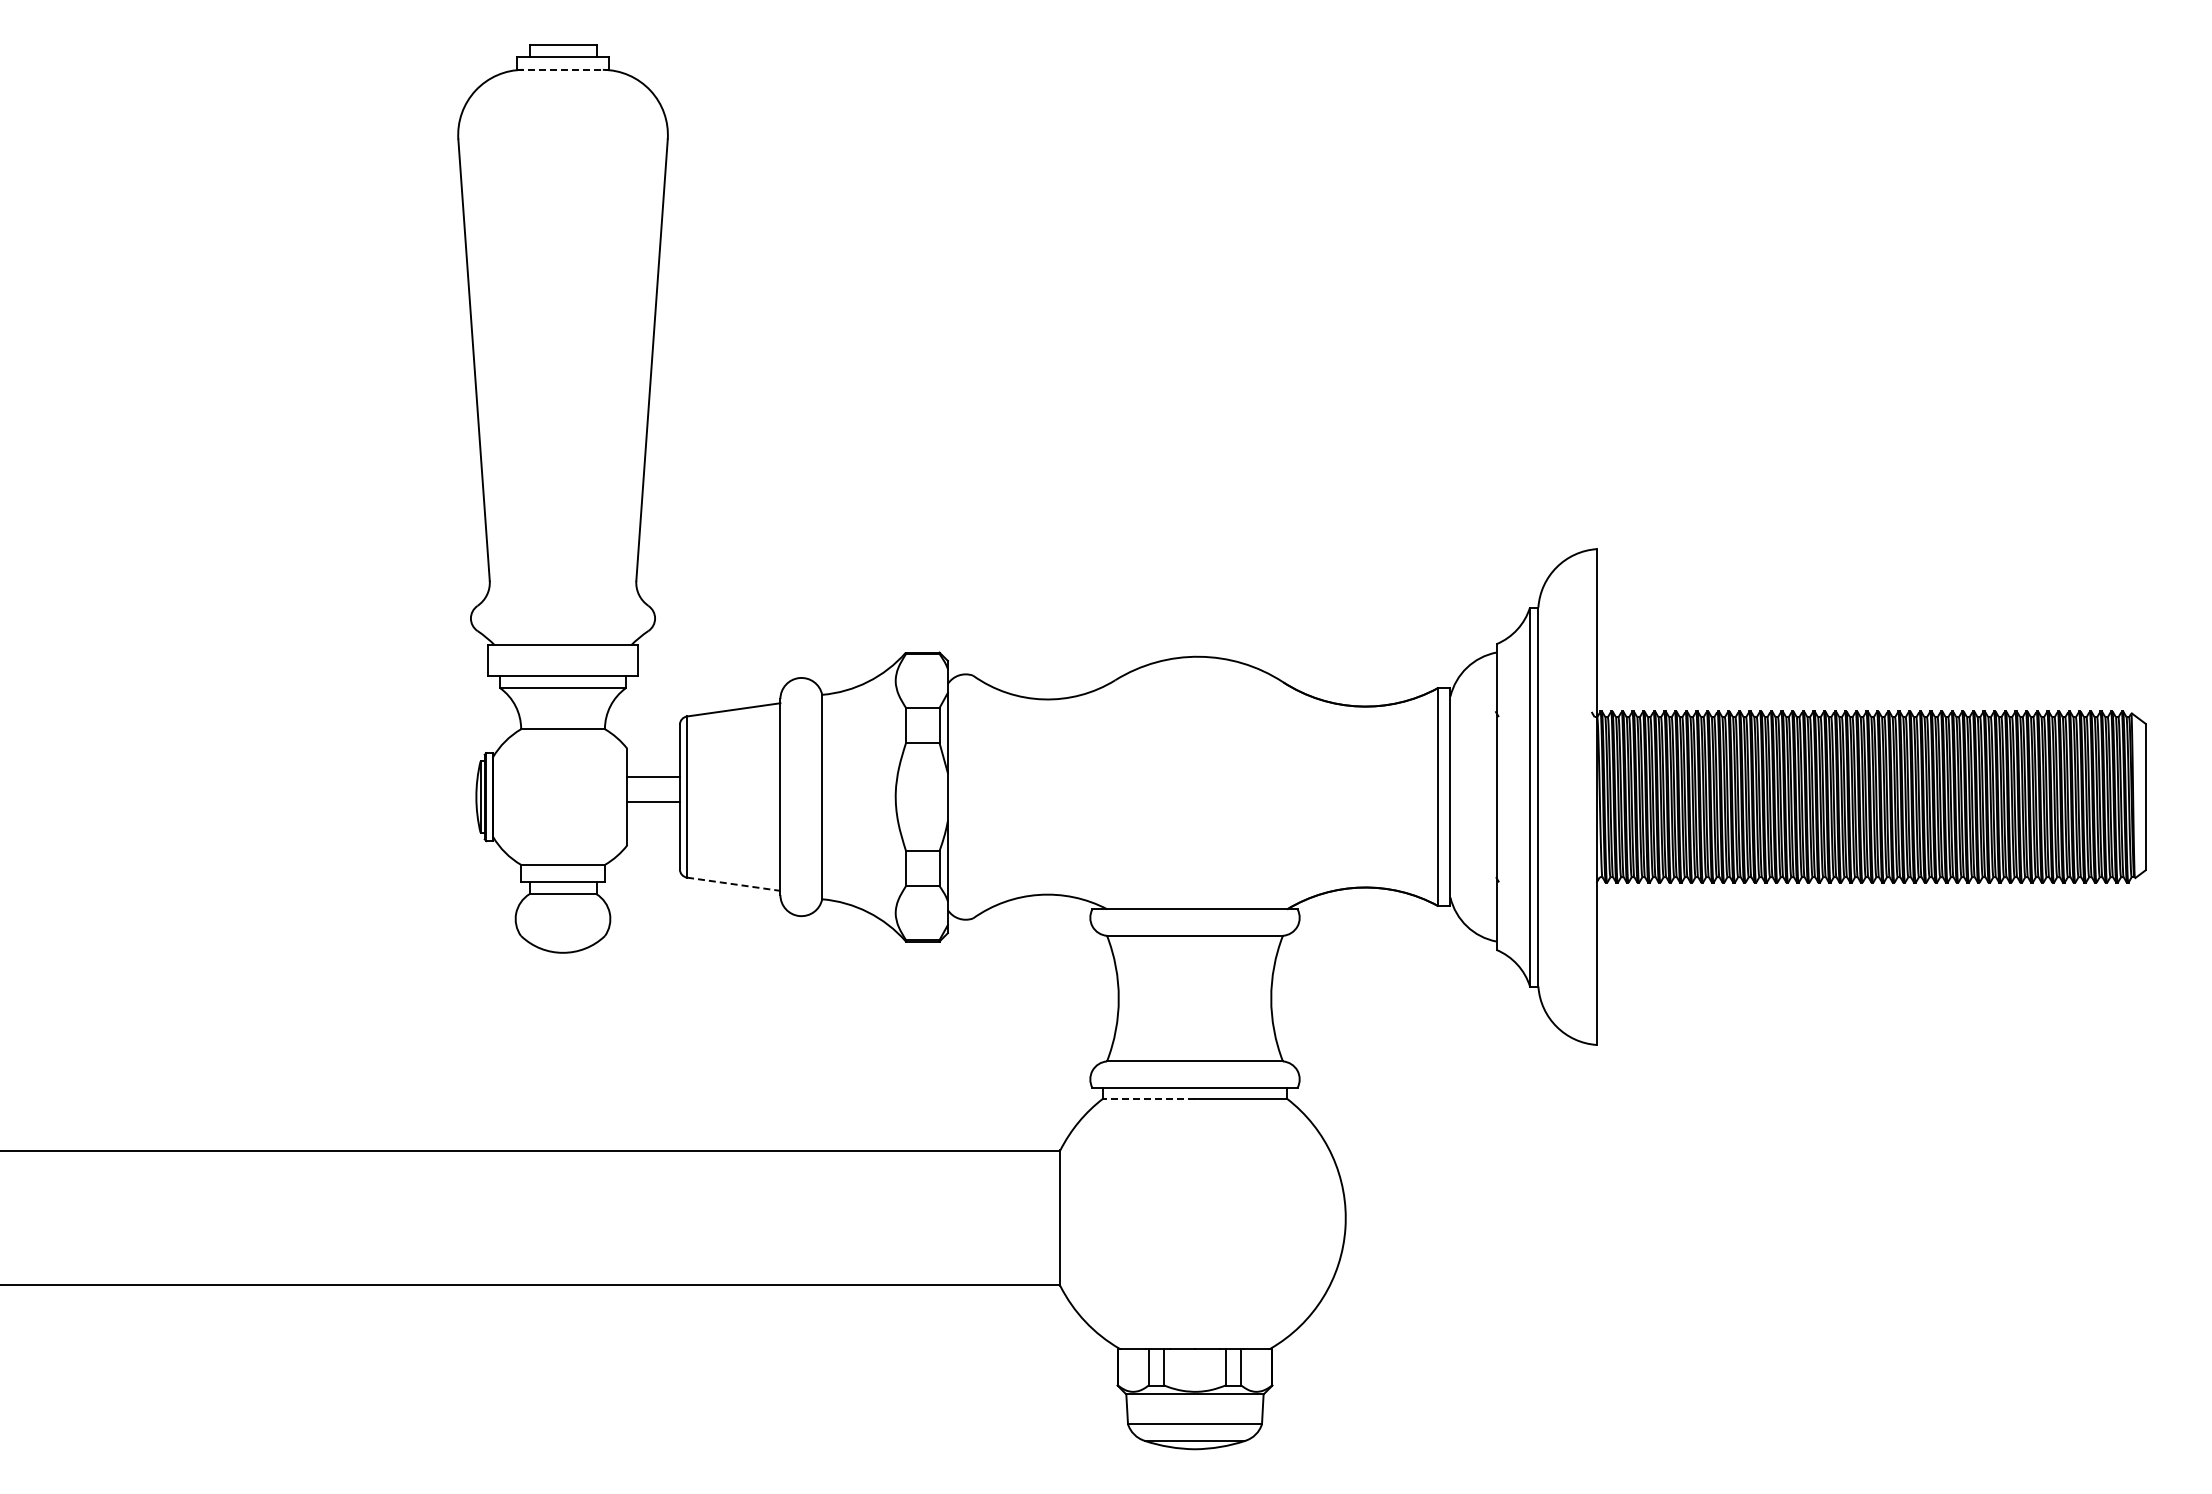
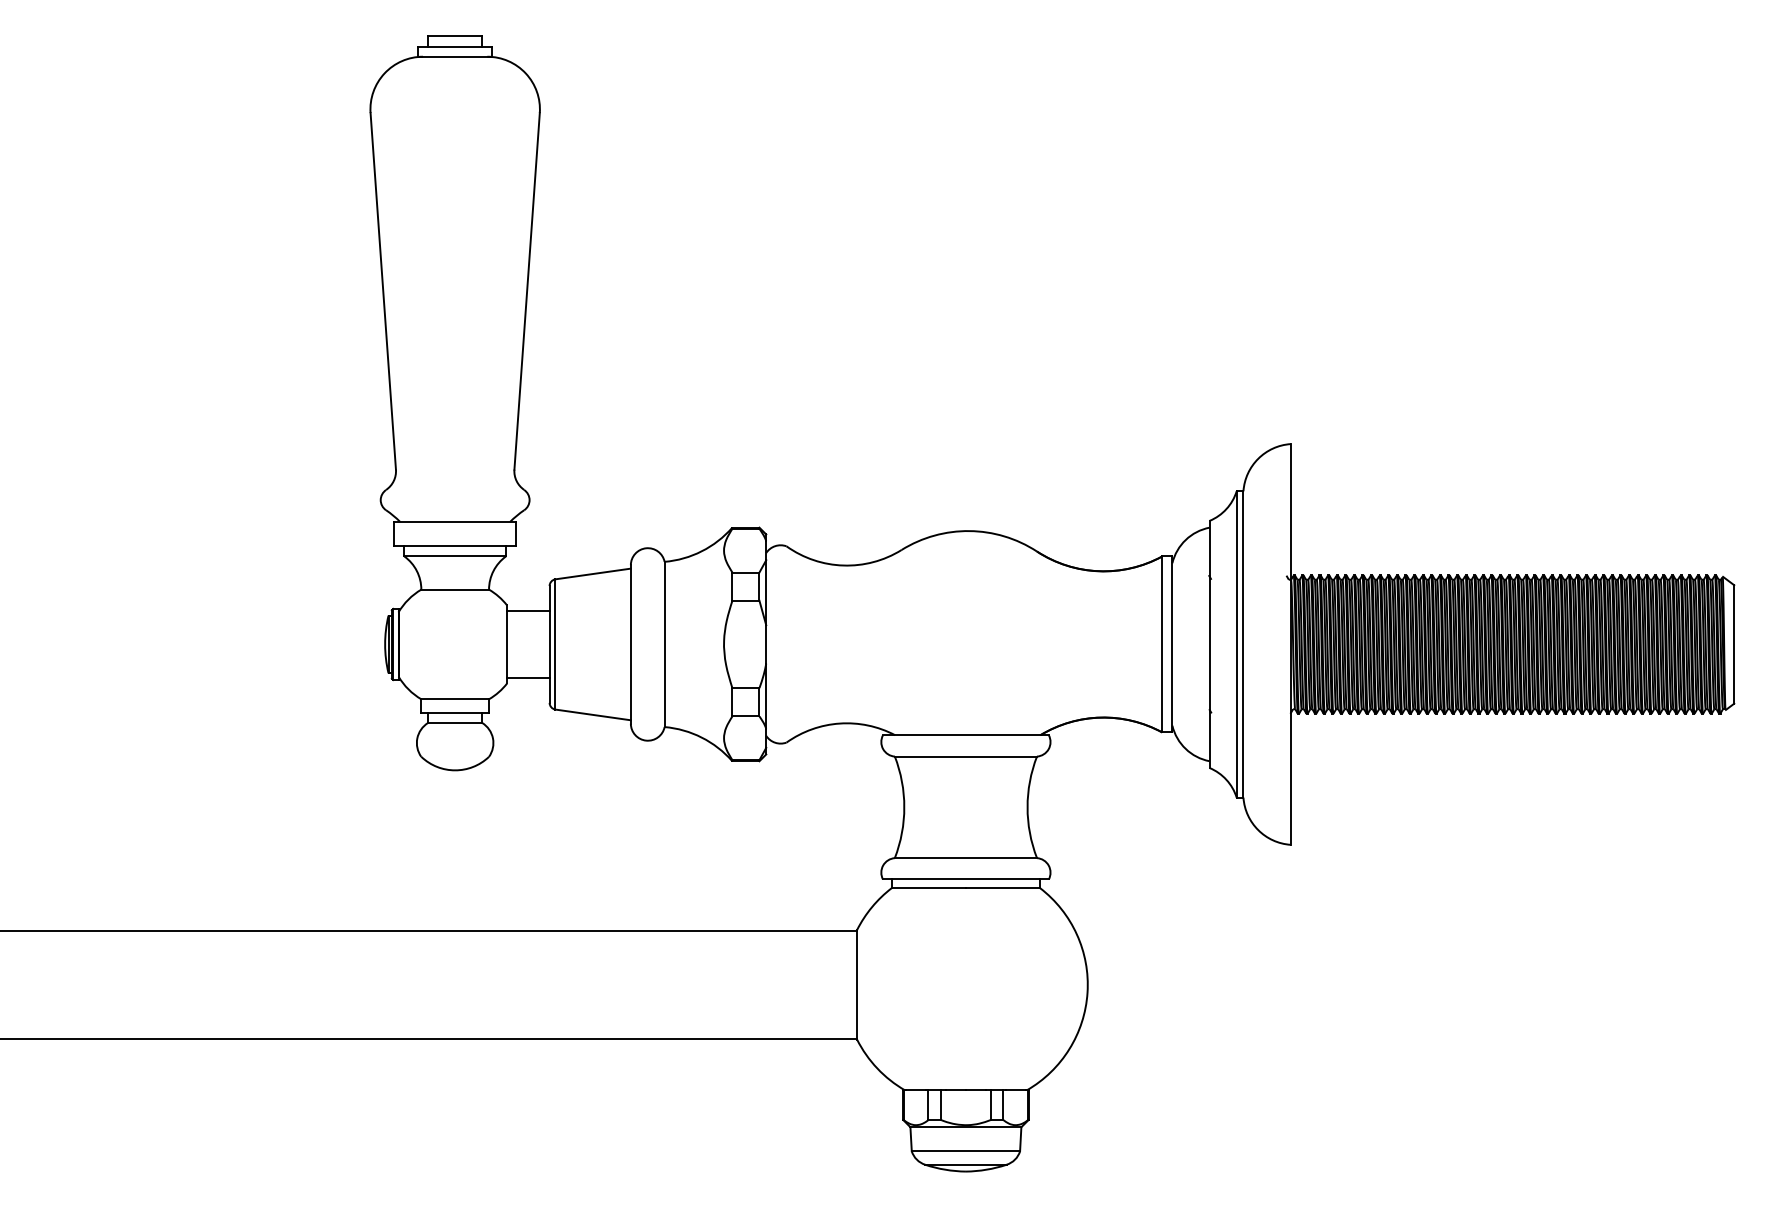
line: (563, 69) -> (455, 56), dashed -> solid
line: (653, 776) -> (528, 677), moved
line: (653, 802) -> (528, 610), moved
line: (734, 884) -> (593, 715), dashed -> solid
line: (1149, 1098) -> (929, 888), dashed -> solid

